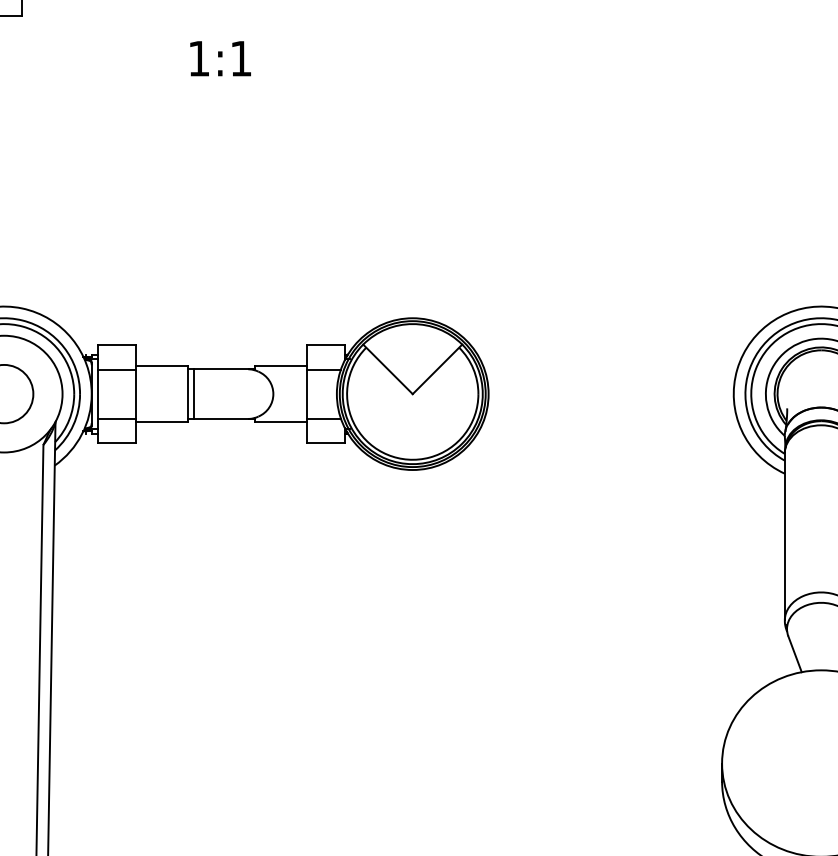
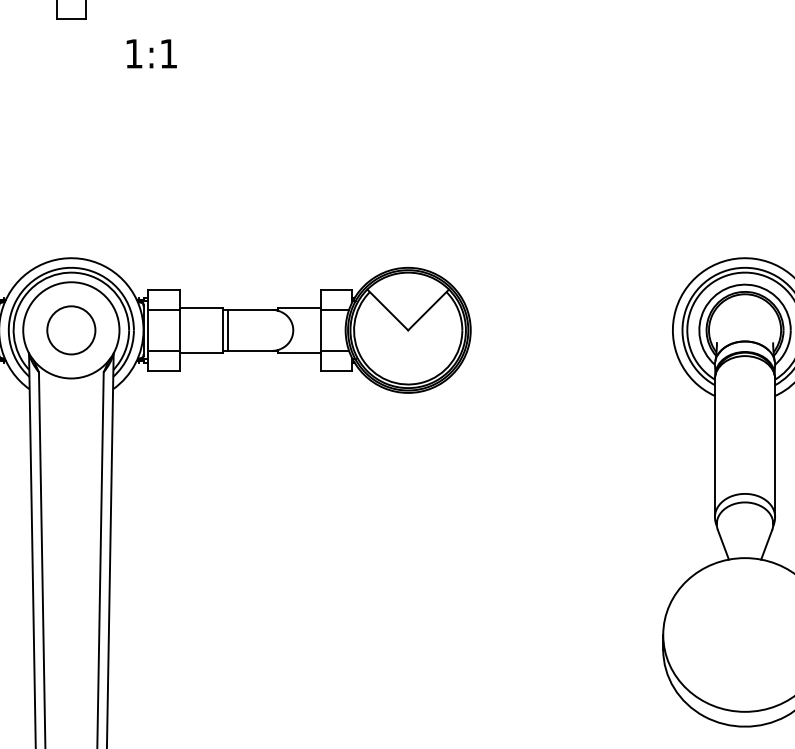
text: (220, 58) -> (151, 53), moved

